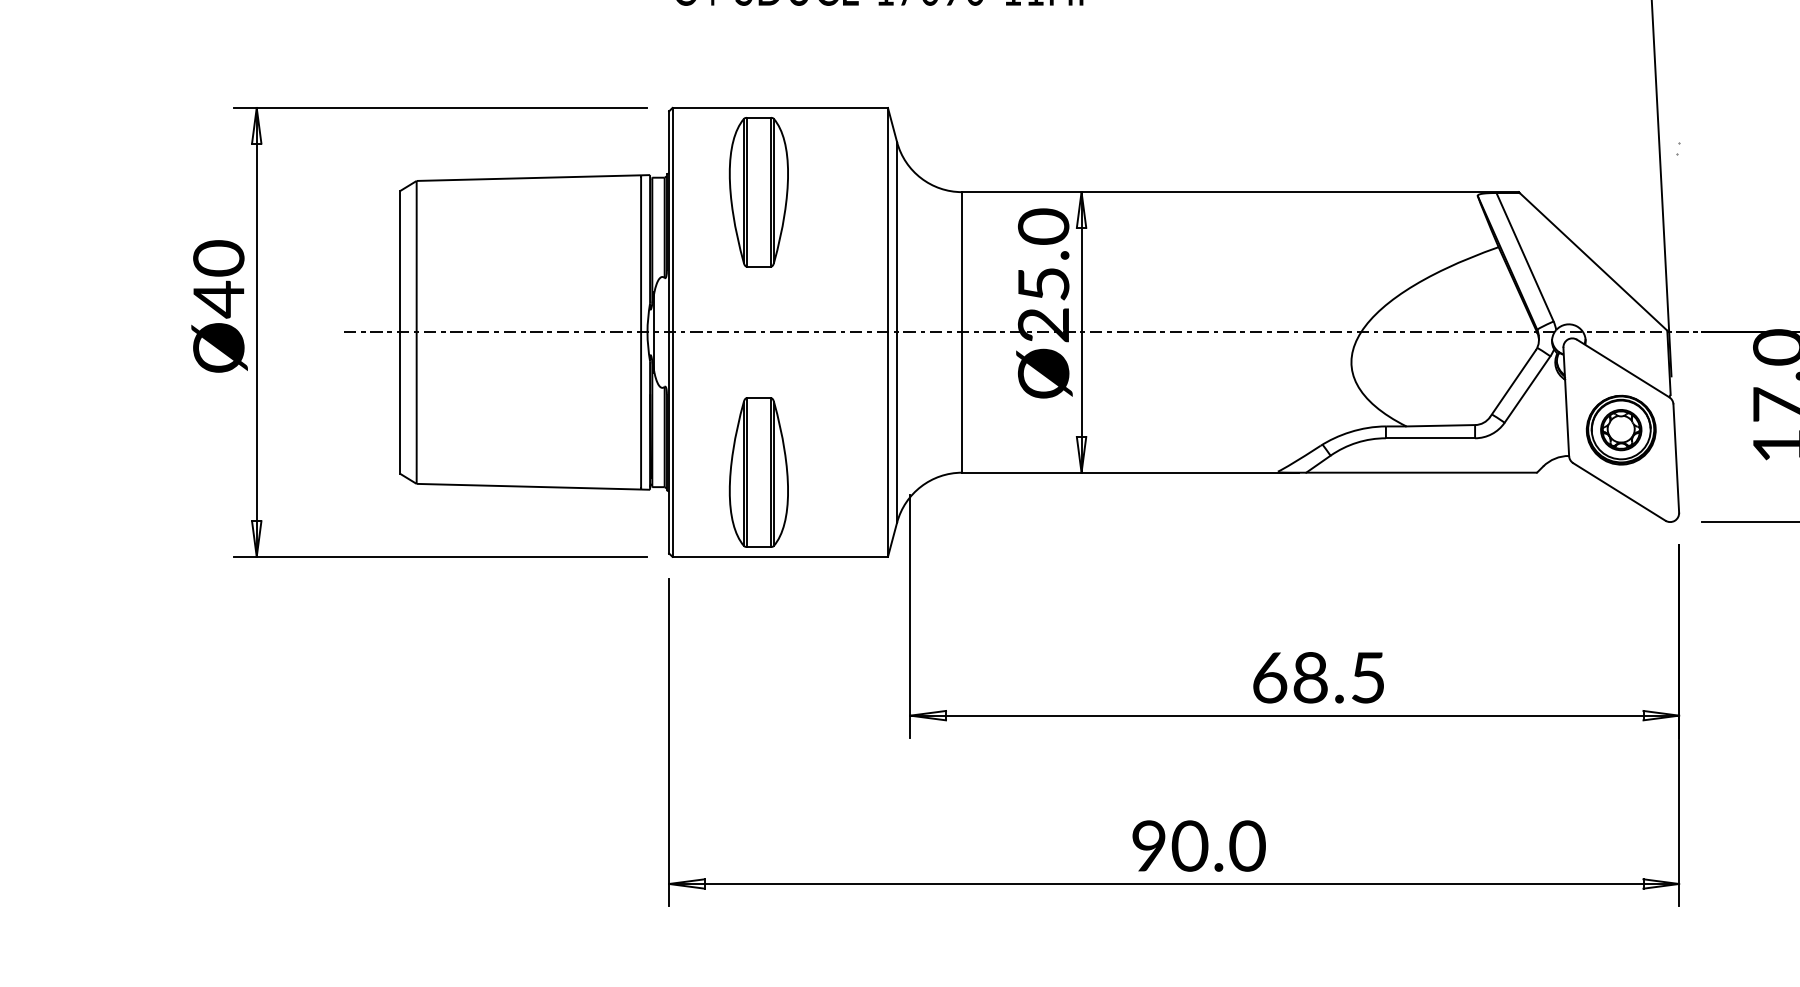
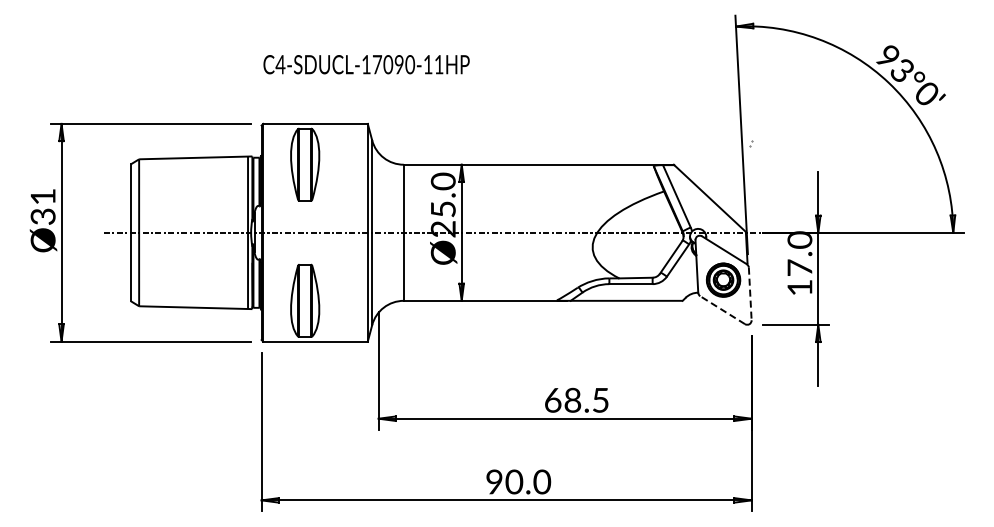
text: (217, 278) -> (42, 206), Ø40 -> Ø31
line: (1676, 459) -> (750, 294), solid -> dashed
line: (1619, 490) -> (722, 309), solid -> dashed

